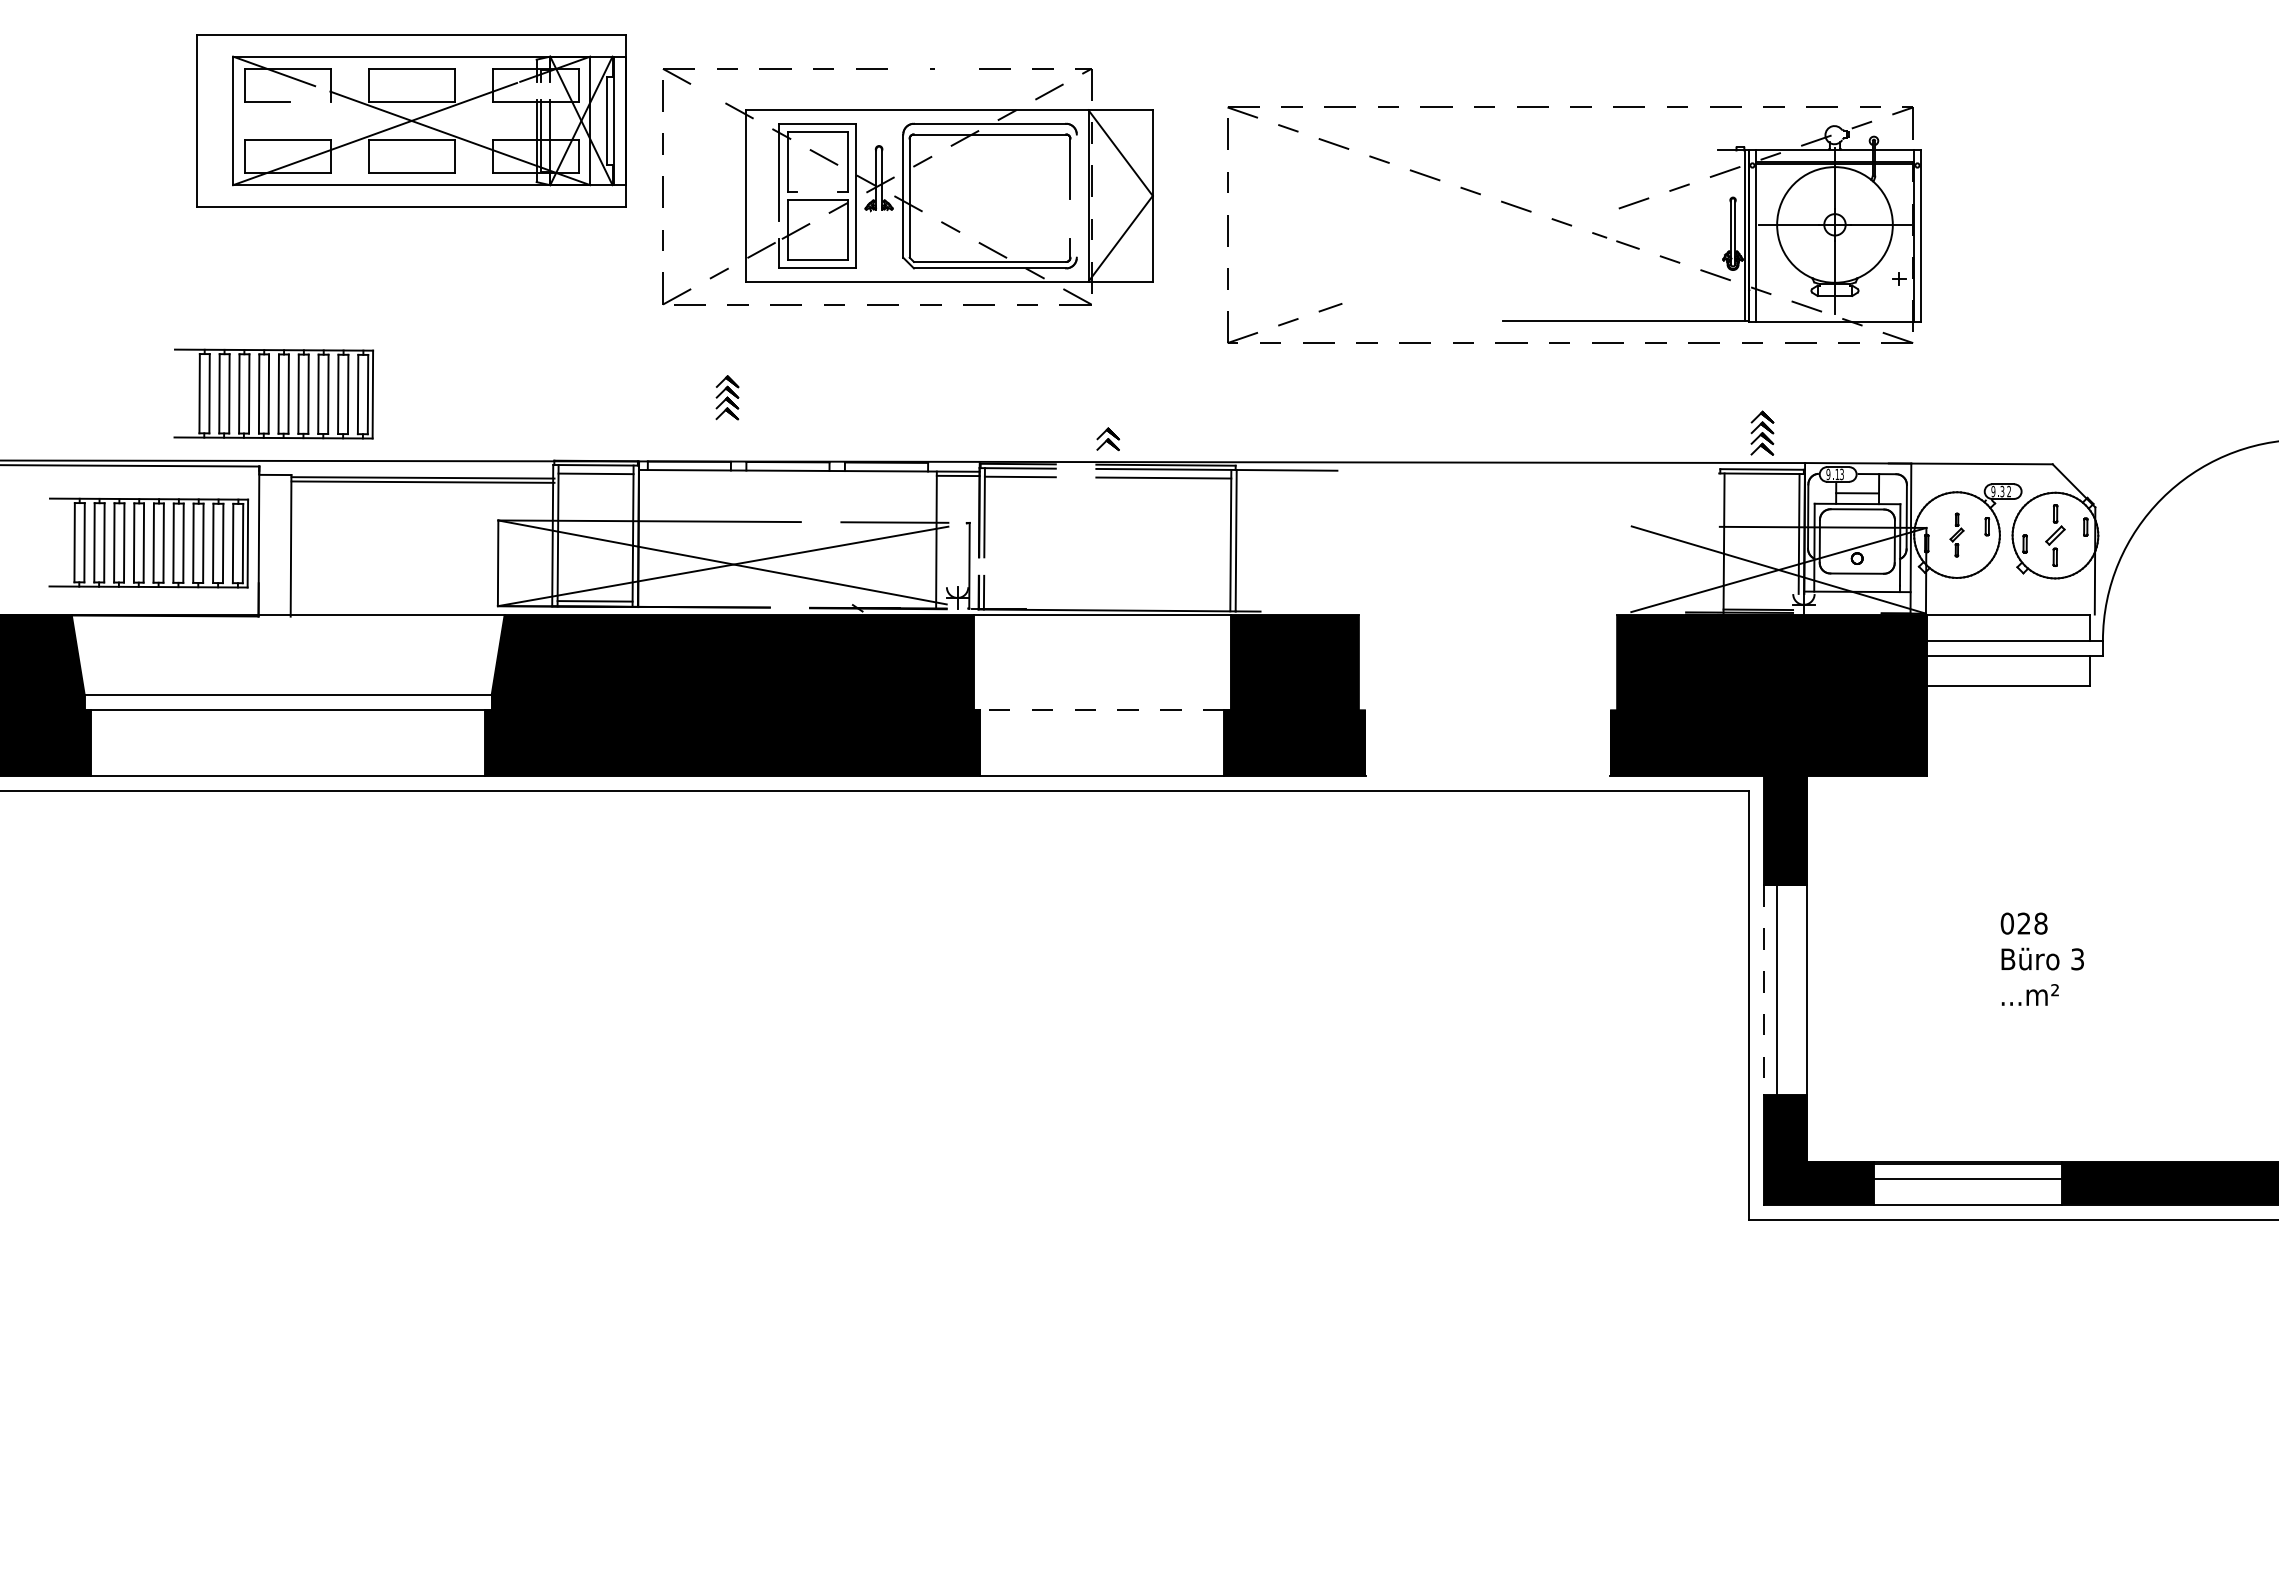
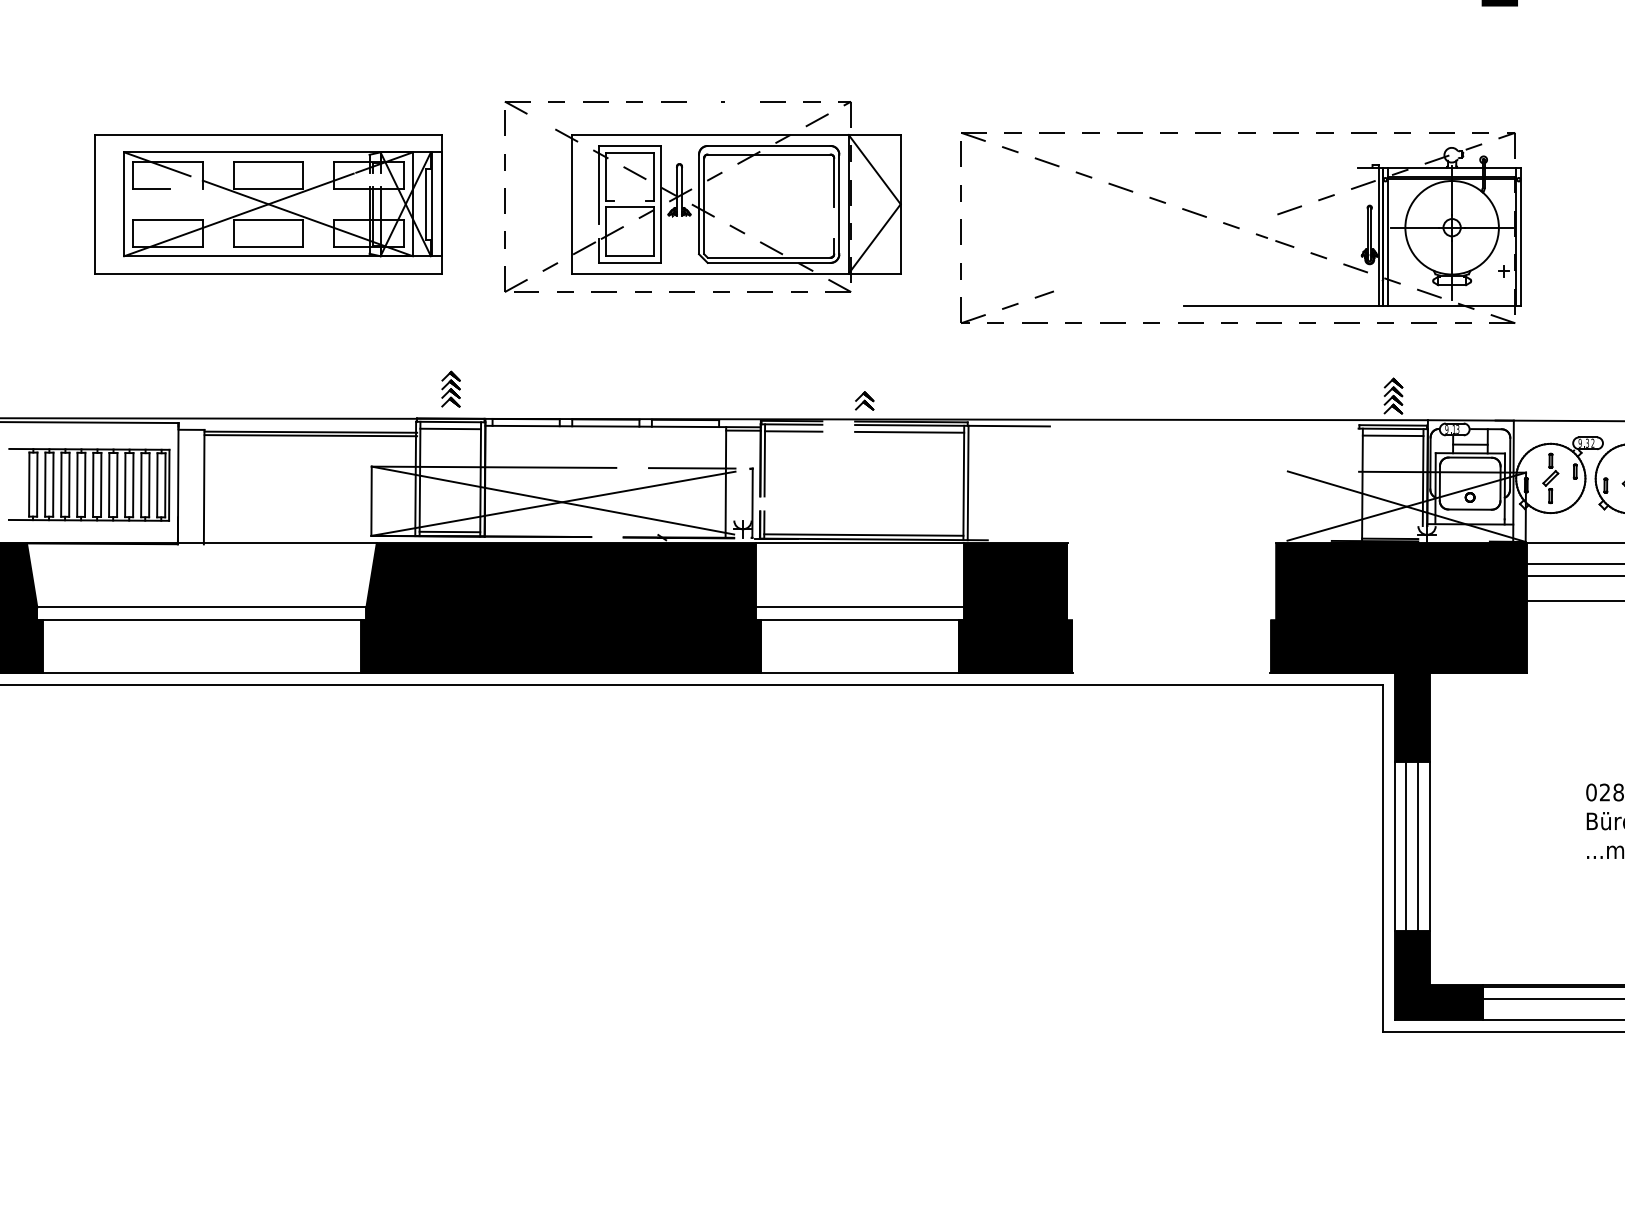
part: (411, 120) -> (268, 203), moved
line: (1076, 195) -> (839, 203), added
part: (273, 393) -> (189, 364), removed
part: (727, 397) -> (451, 389), moved
line: (1761, 482) -> (1392, 435), added
part: (1956, 534) -> (1550, 477), size x1.43
line: (1106, 605) -> (863, 535), added
line: (1101, 694) -> (859, 607), added
line: (1101, 709) -> (859, 619), dashed -> solid
line: (1764, 990) -> (1395, 846), dashed -> solid
line: (1792, 990) -> (1417, 846), added

